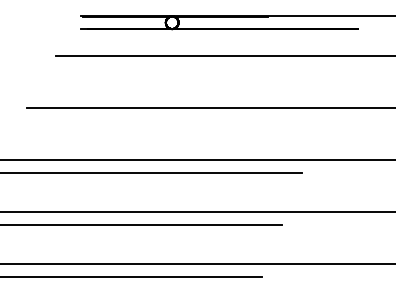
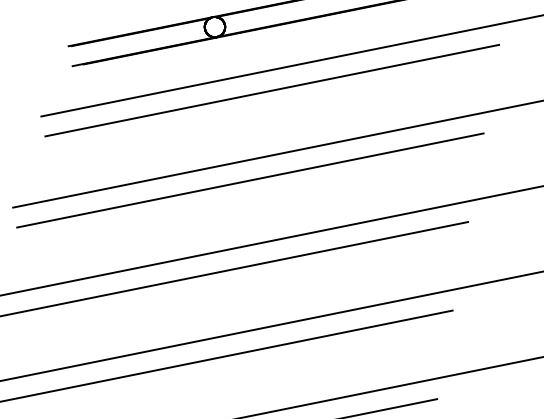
line: (199, 68) -> (272, 90), added
line: (174, 120) -> (249, 180), added

